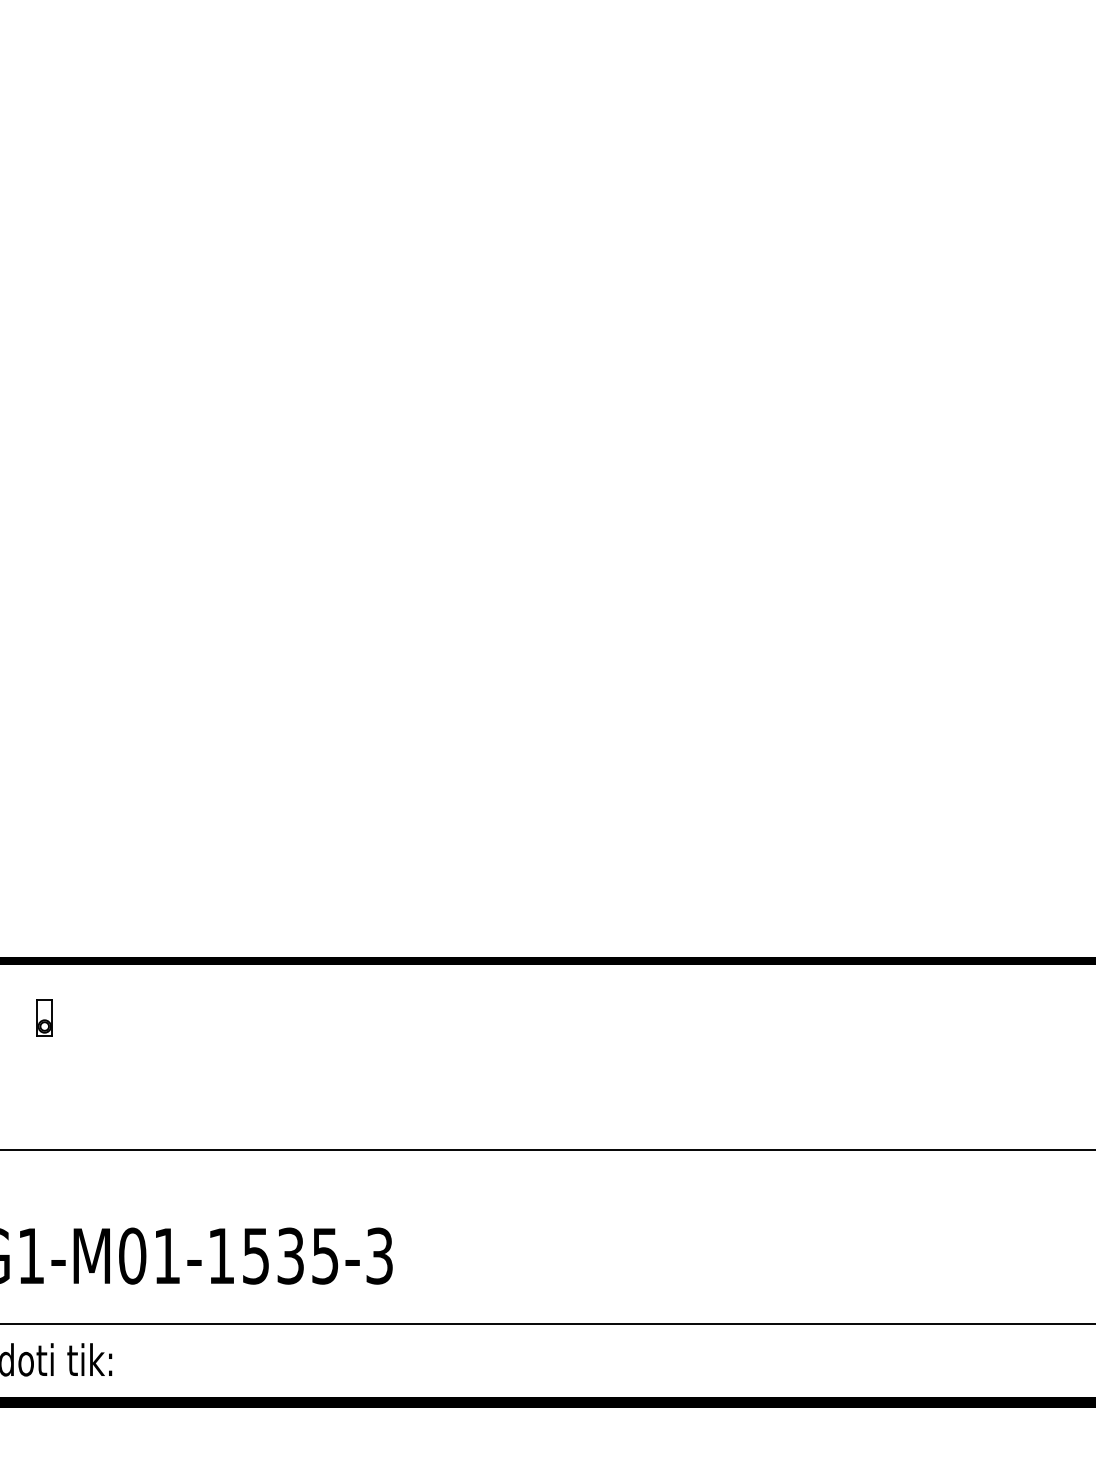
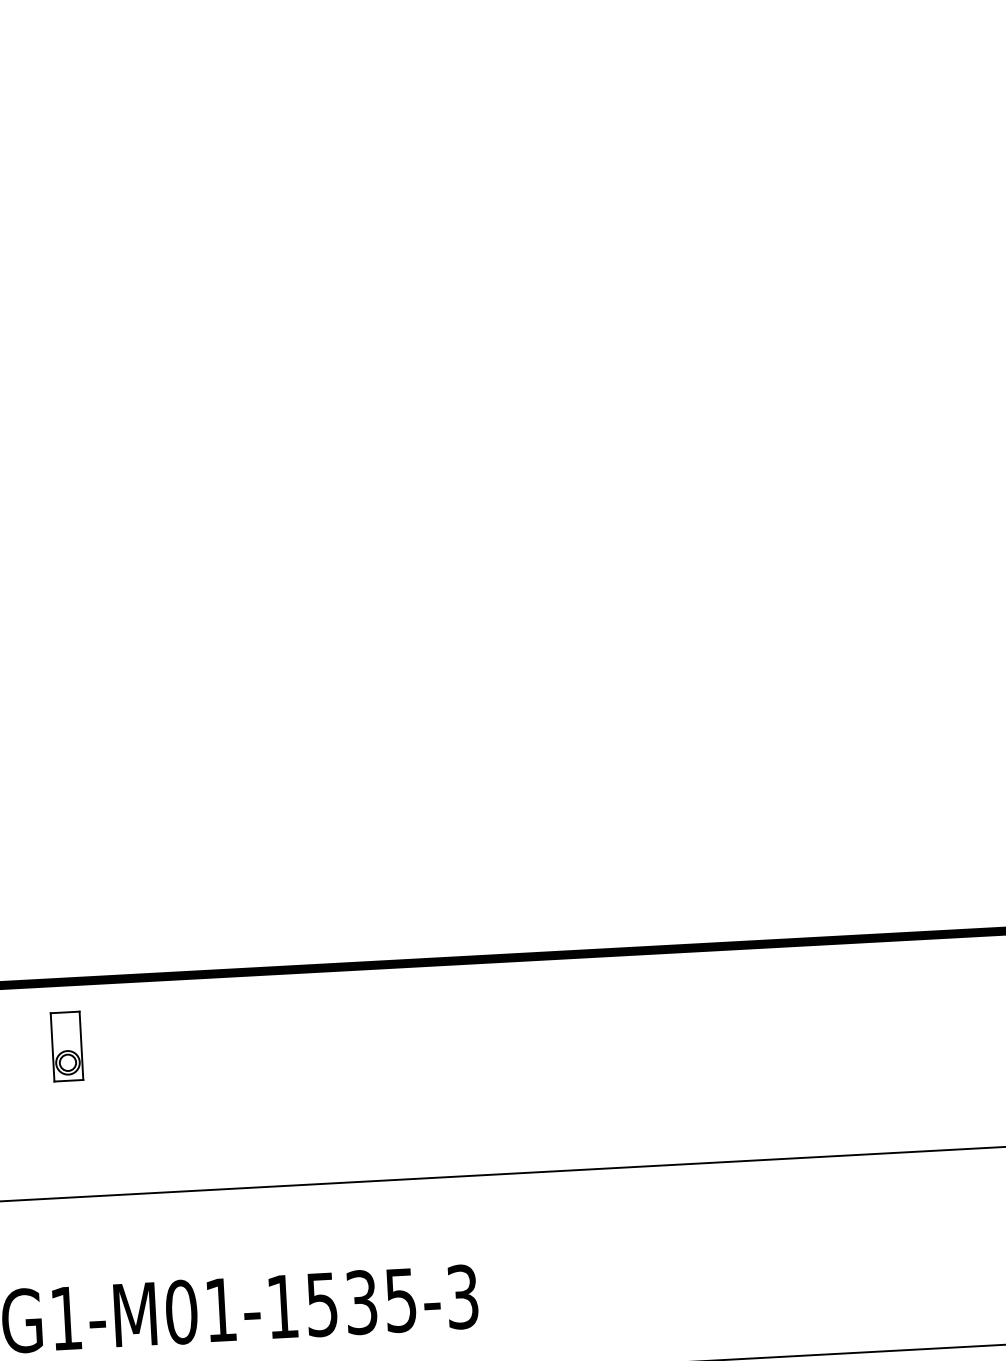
part: (44, 1017) -> (66, 1046), size x1.67

